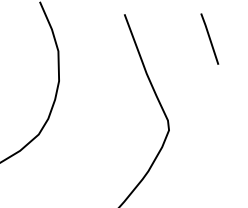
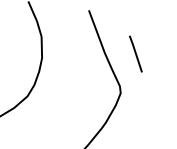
line: (209, 38) -> (135, 53), moved

